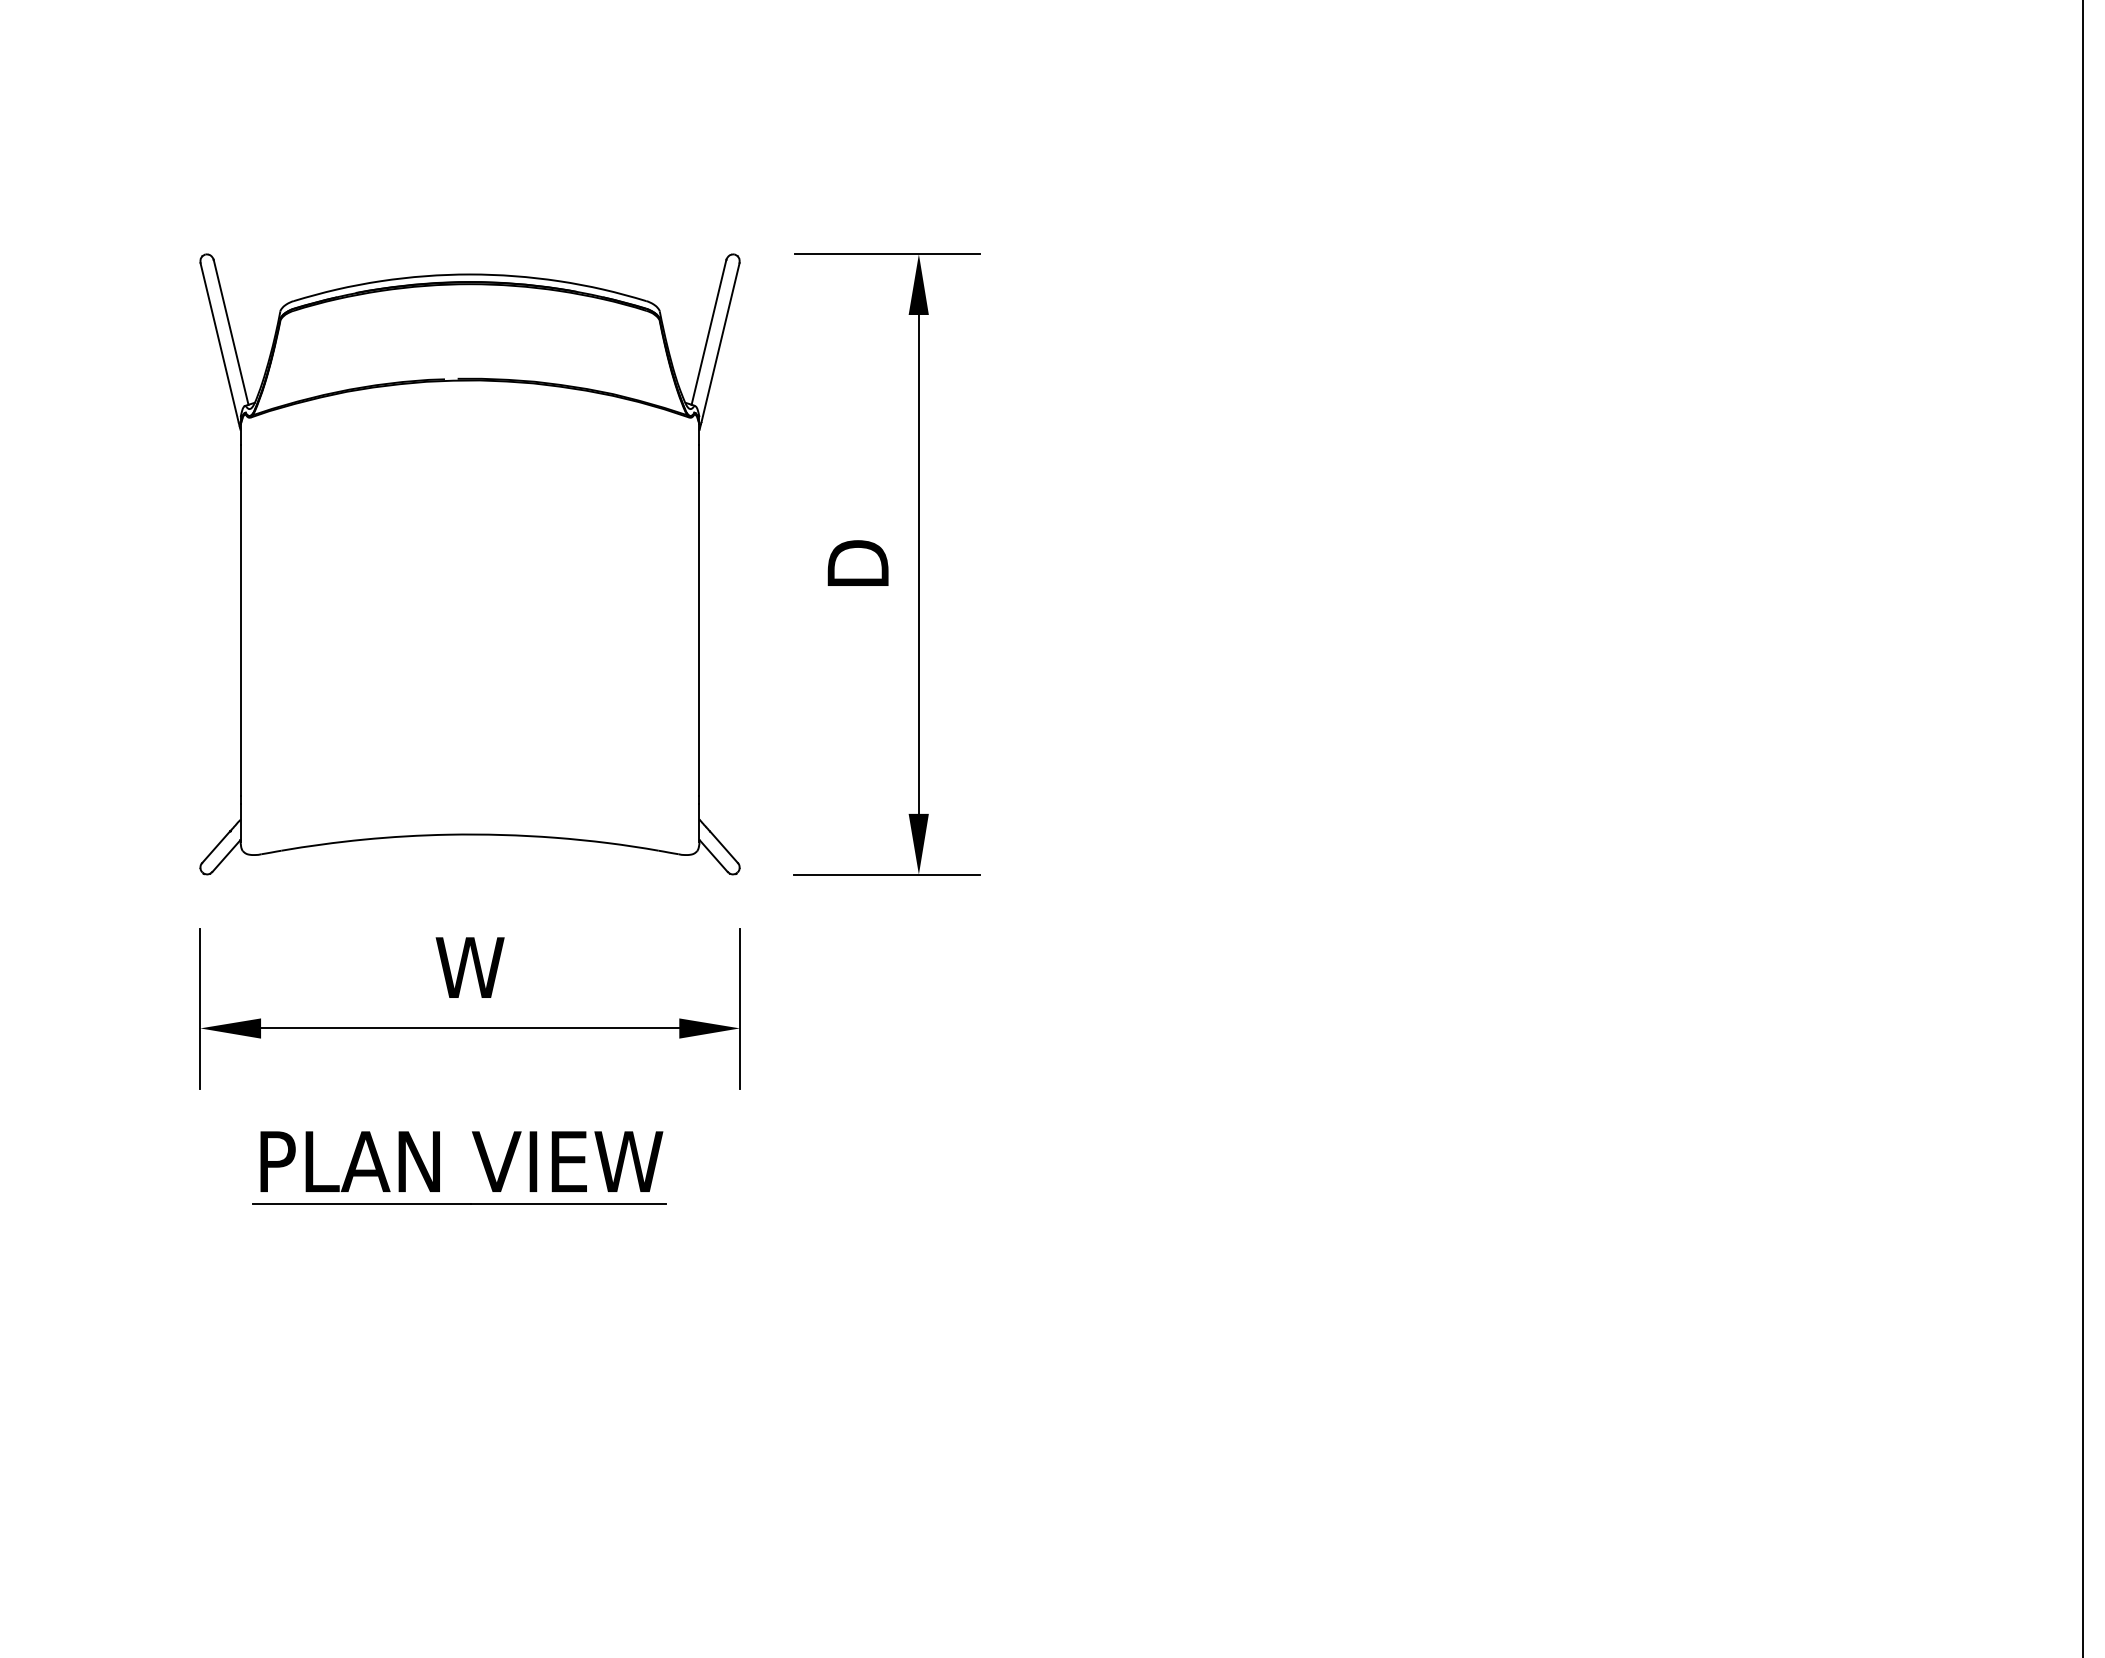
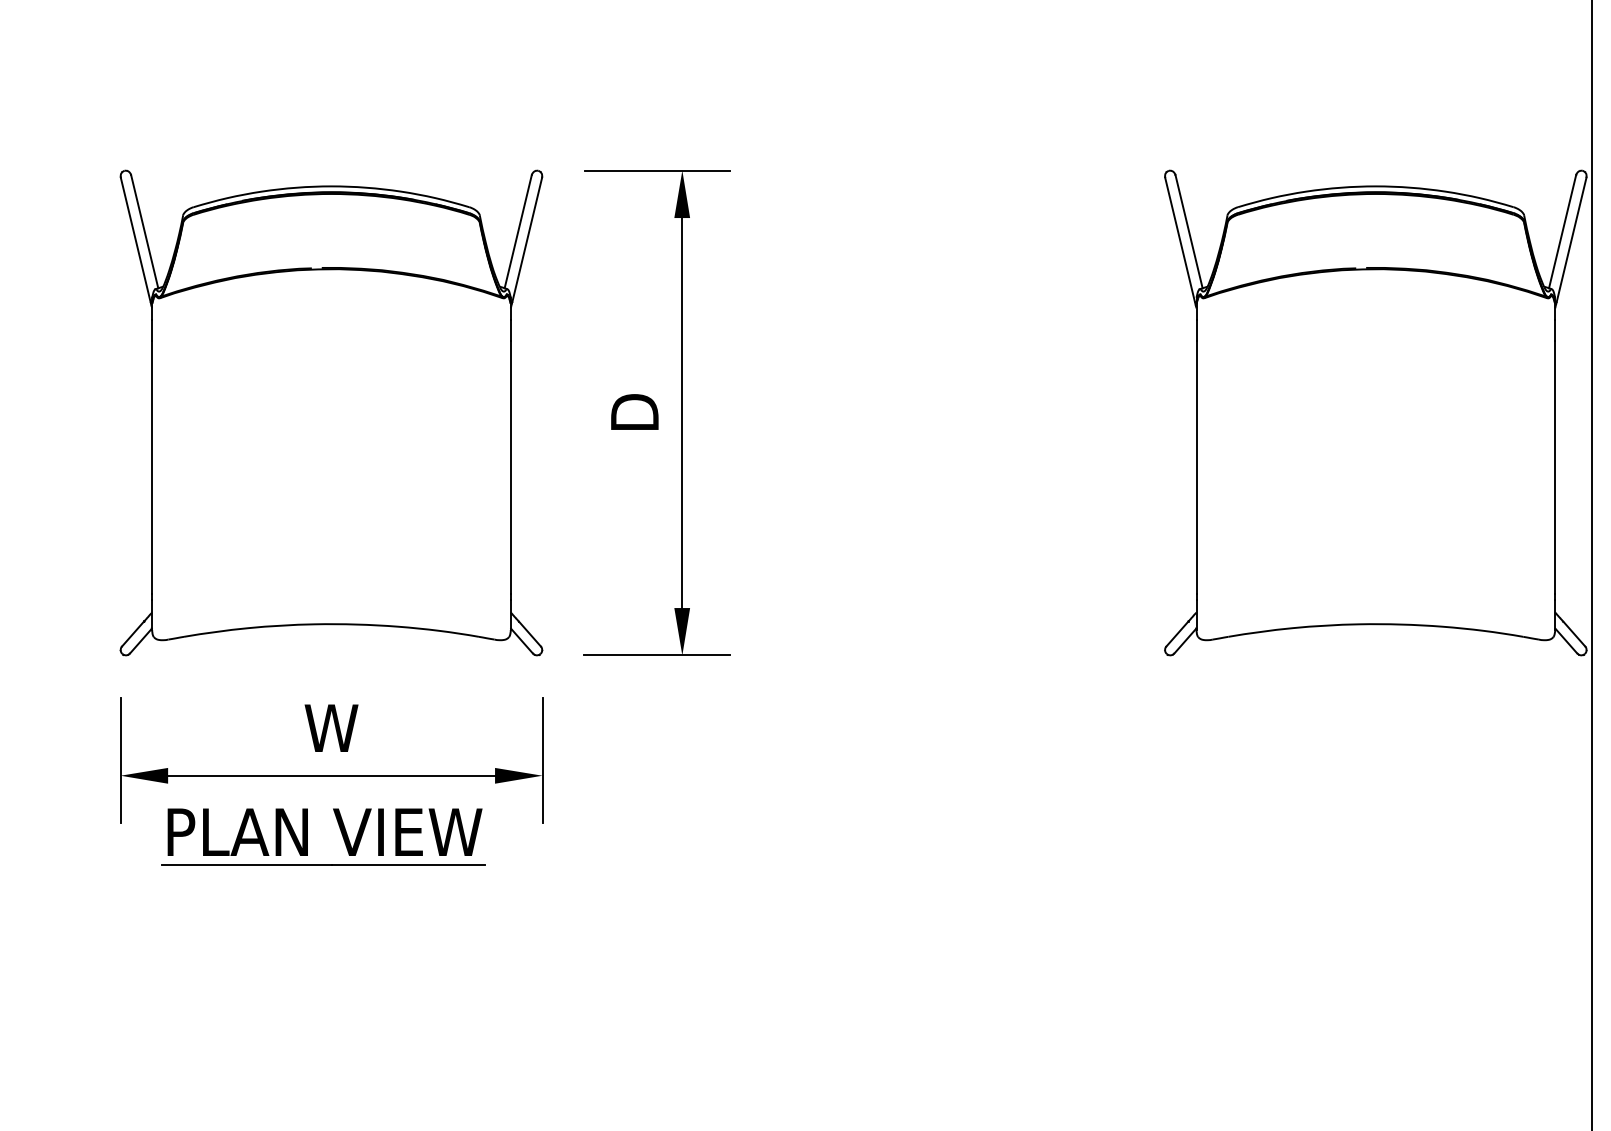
part: (1805, 564) -> (1375, 413), added
part: (439, 1167) -> (307, 836), moved

